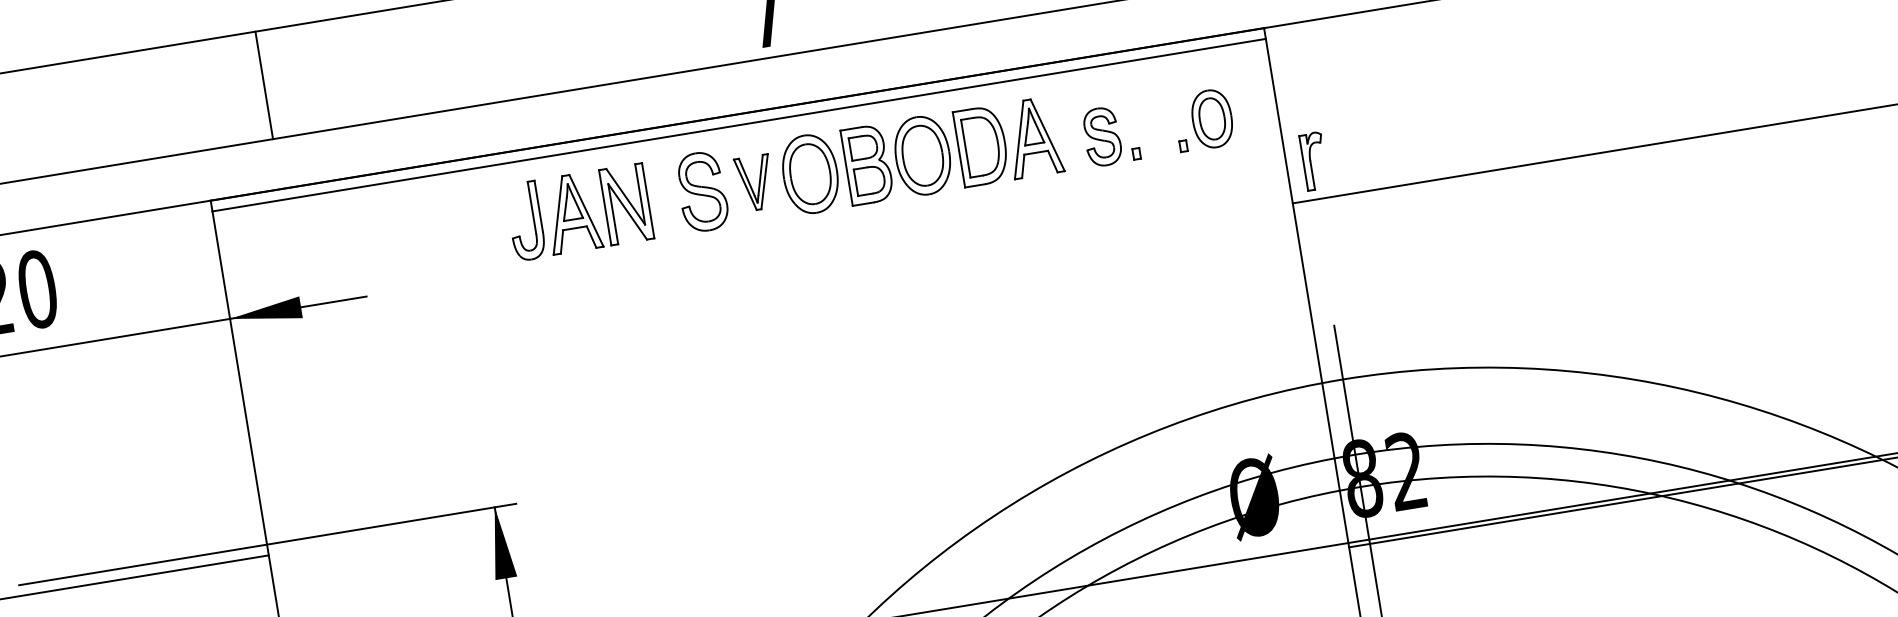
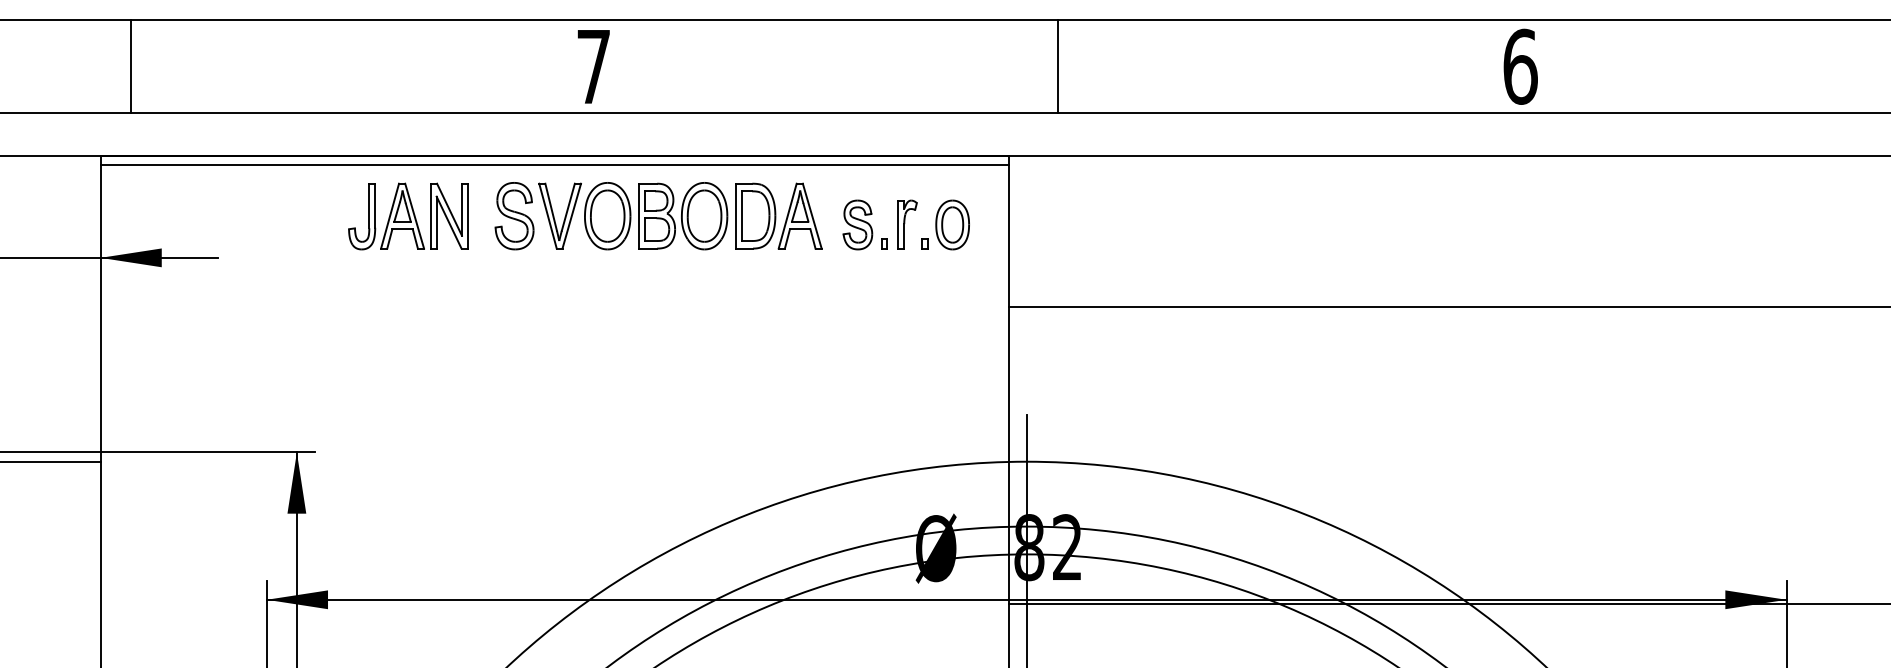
line: (264, 85) -> (131, 66), moved
part: (1314, 161) -> (907, 224), moved
part: (754, 182) -> (559, 215), size x1.43

